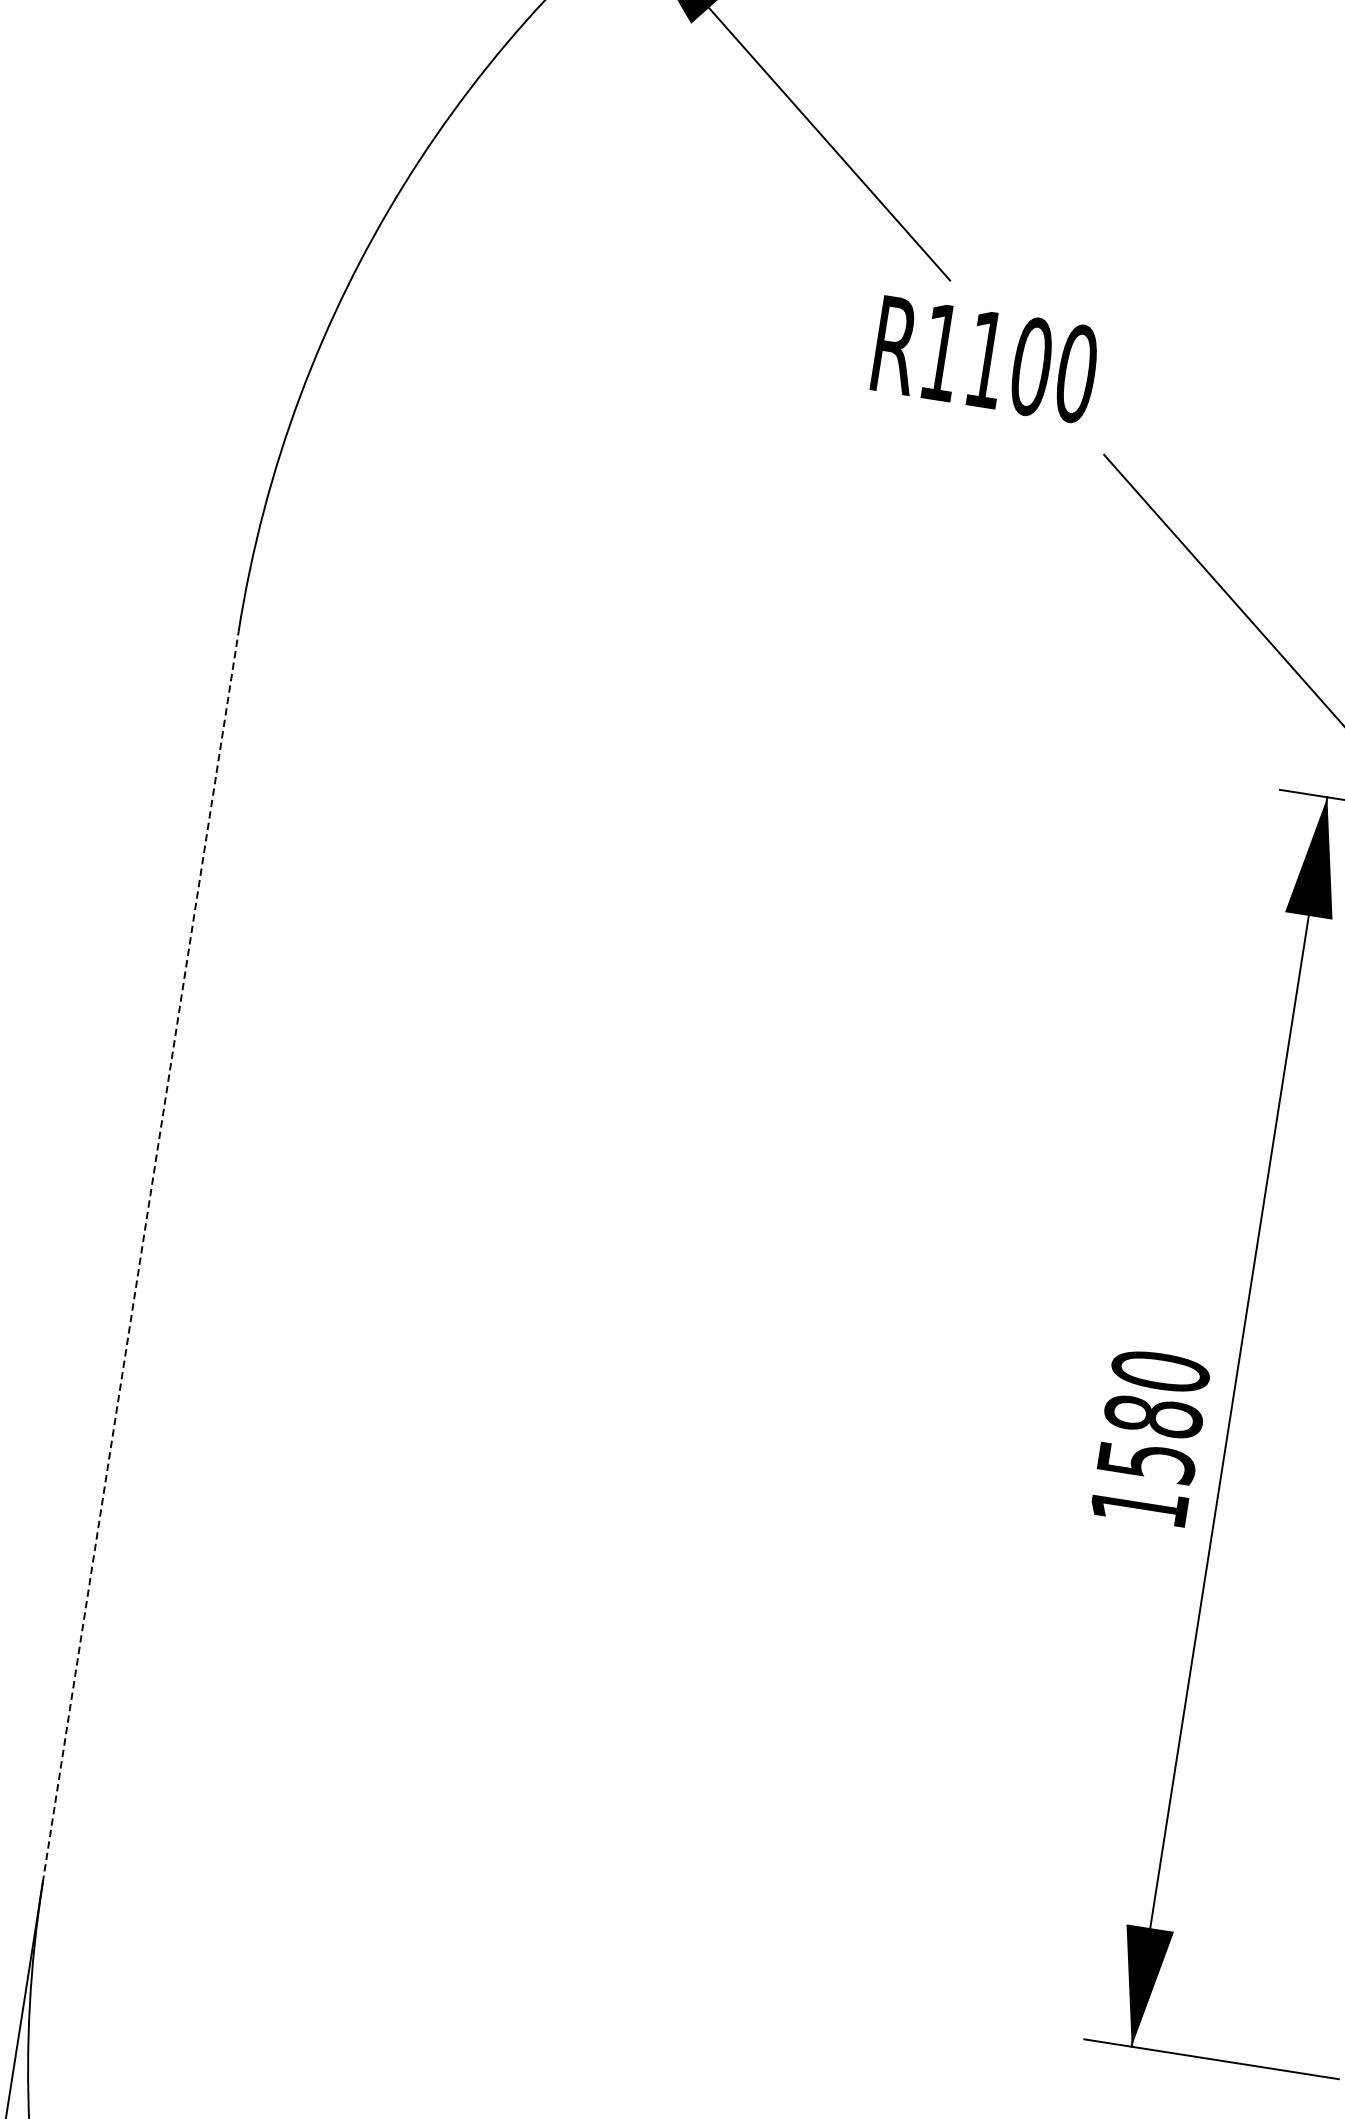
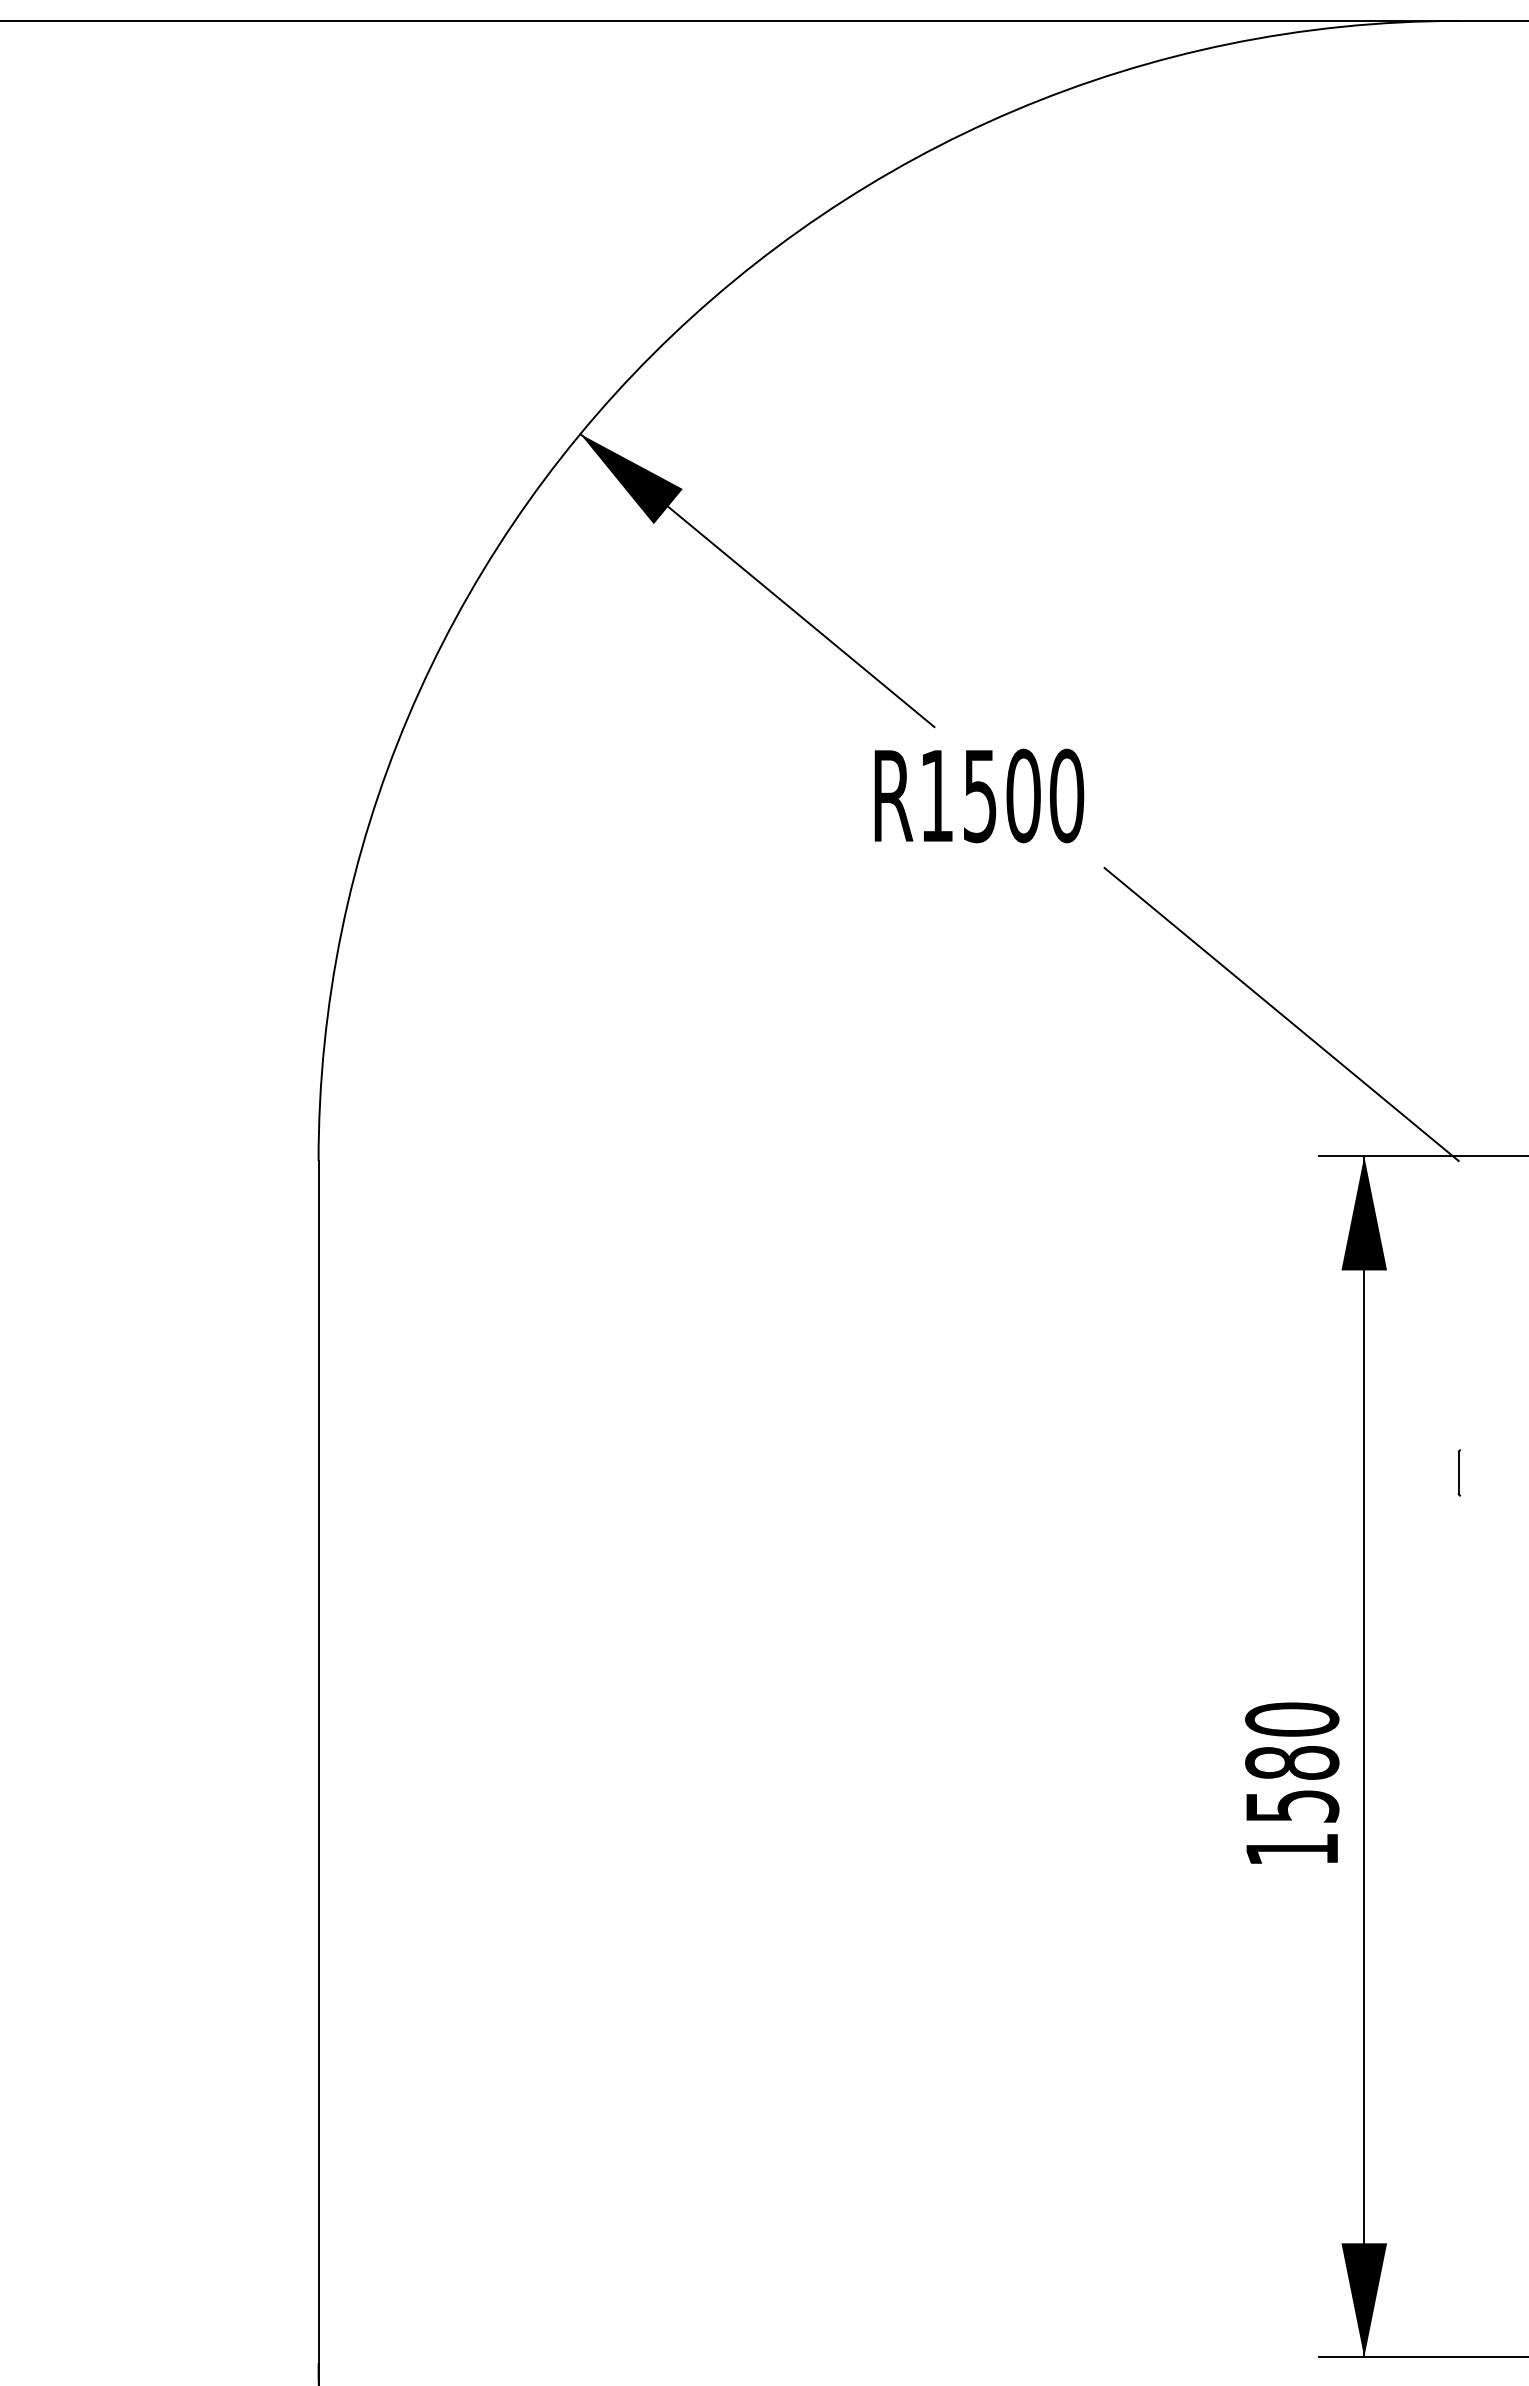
text: (986, 360) -> (980, 796), R1100 -> R1500
line: (140, 1256) -> (318, 1761), dashed -> solid

